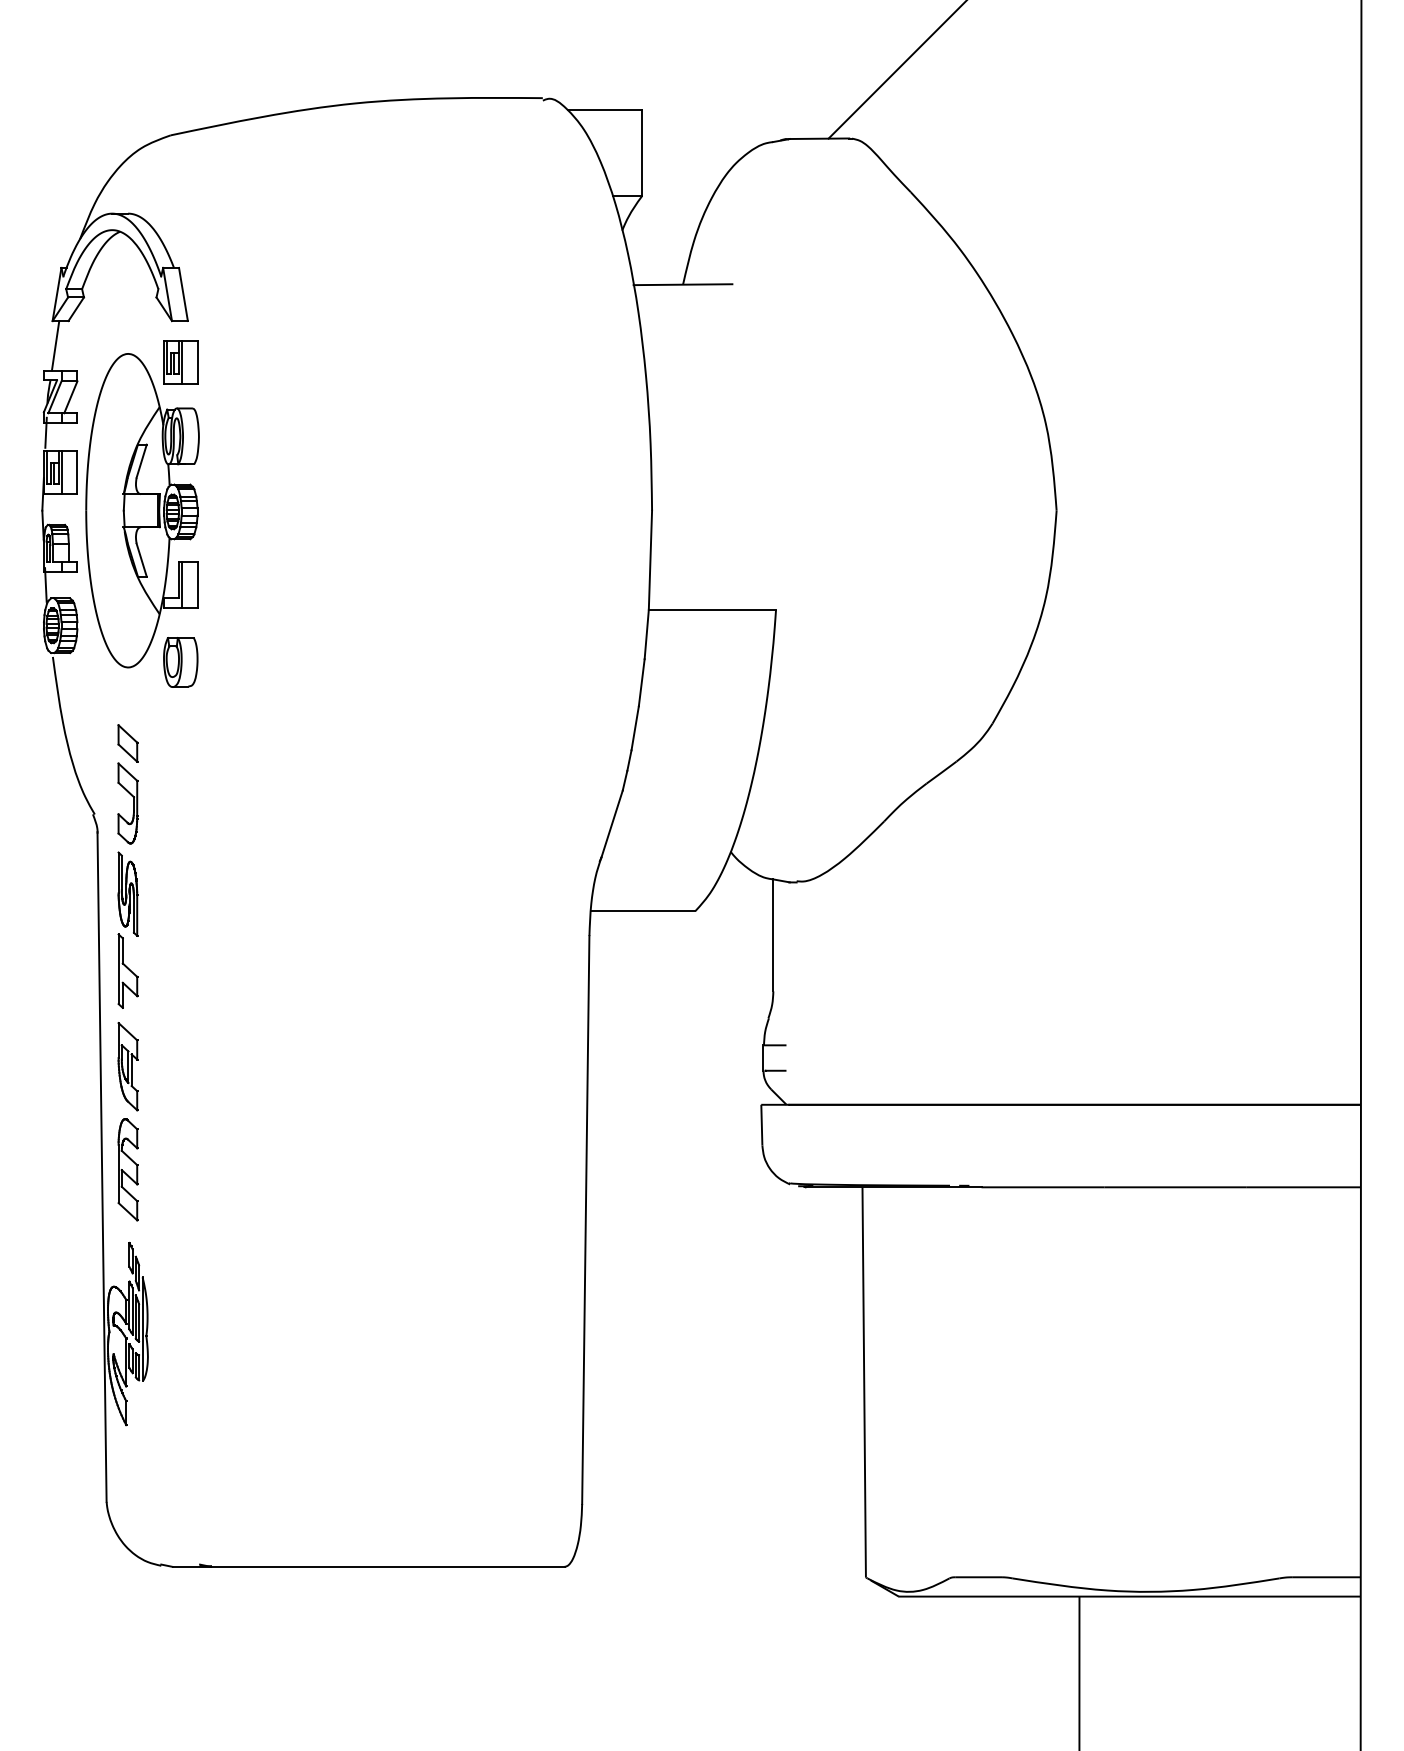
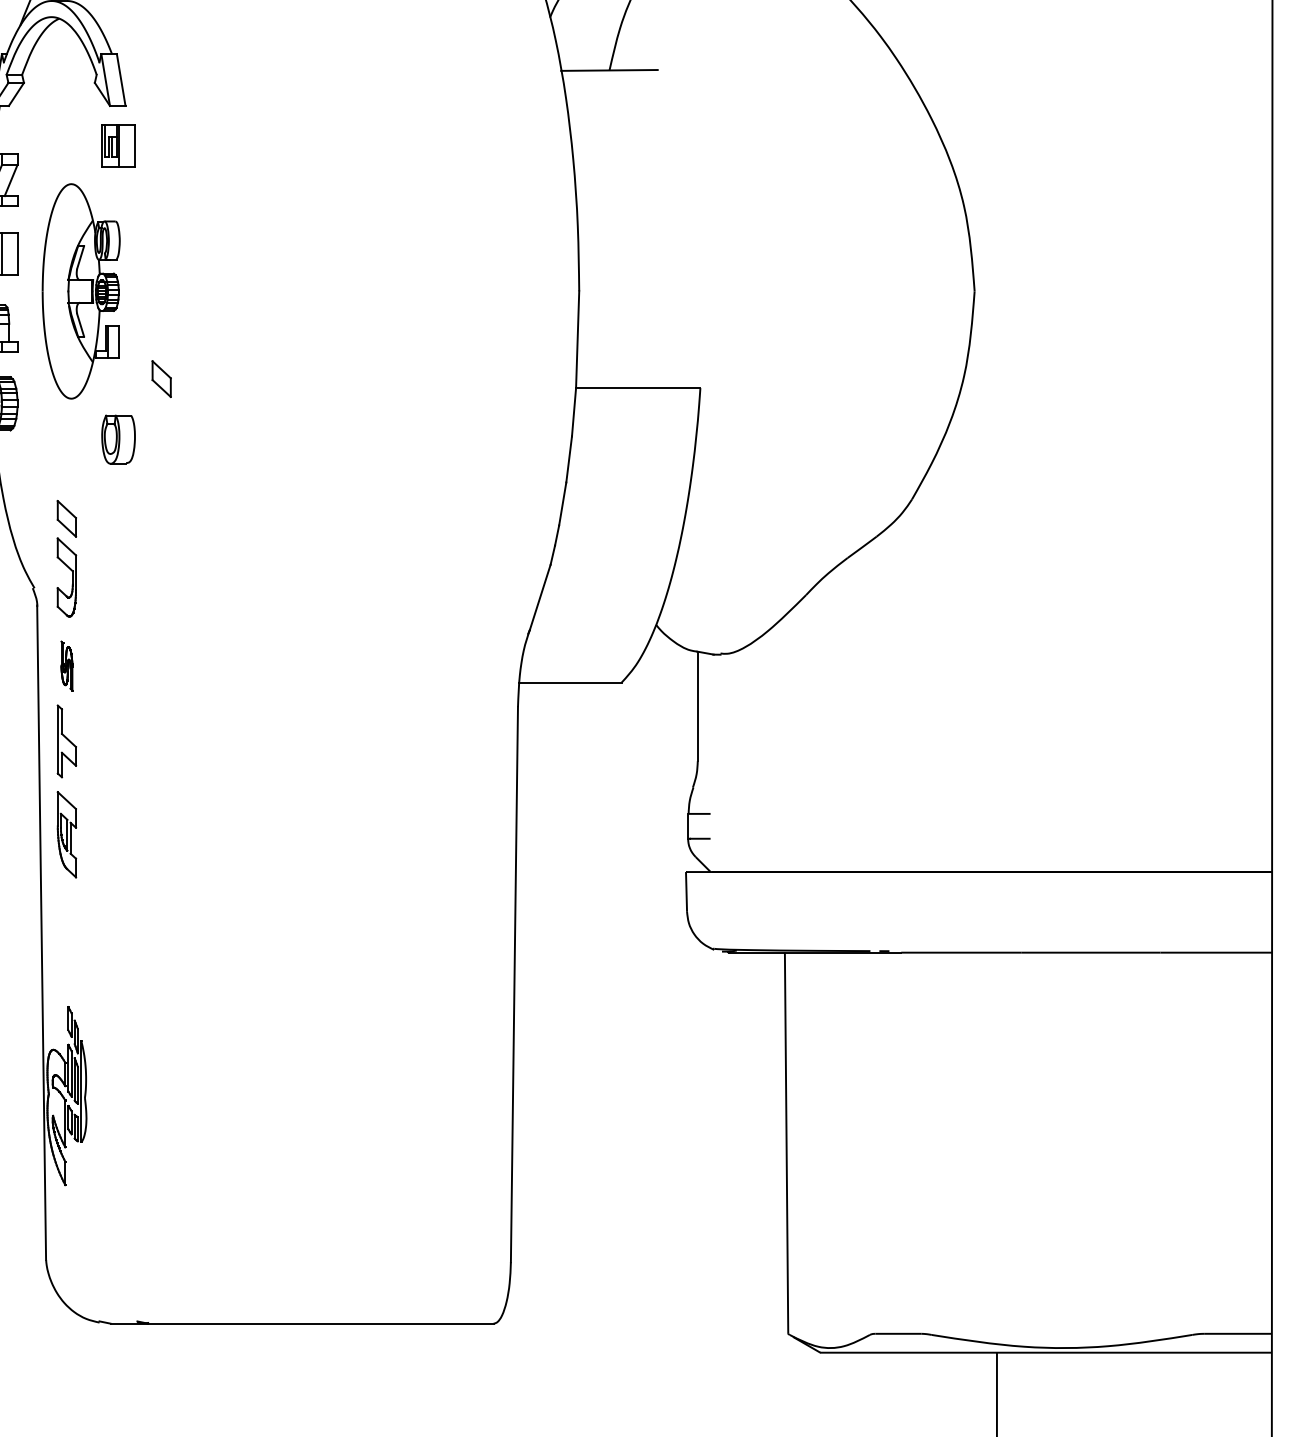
part: (142, 510) -> (81, 291), size x0.7
part: (224, 600) -> (161, 379), added
part: (127, 893) -> (66, 665), size x0.6
part: (127, 1169) -> (66, 935), removed

